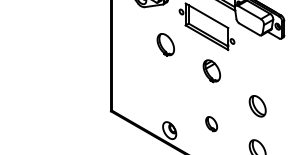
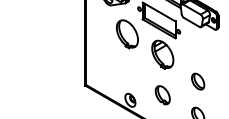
part: (165, 45) -> (127, 34), size x1.67
part: (211, 71) -> (162, 54), size x1.67
part: (211, 124) -> (162, 95), size x1.67

